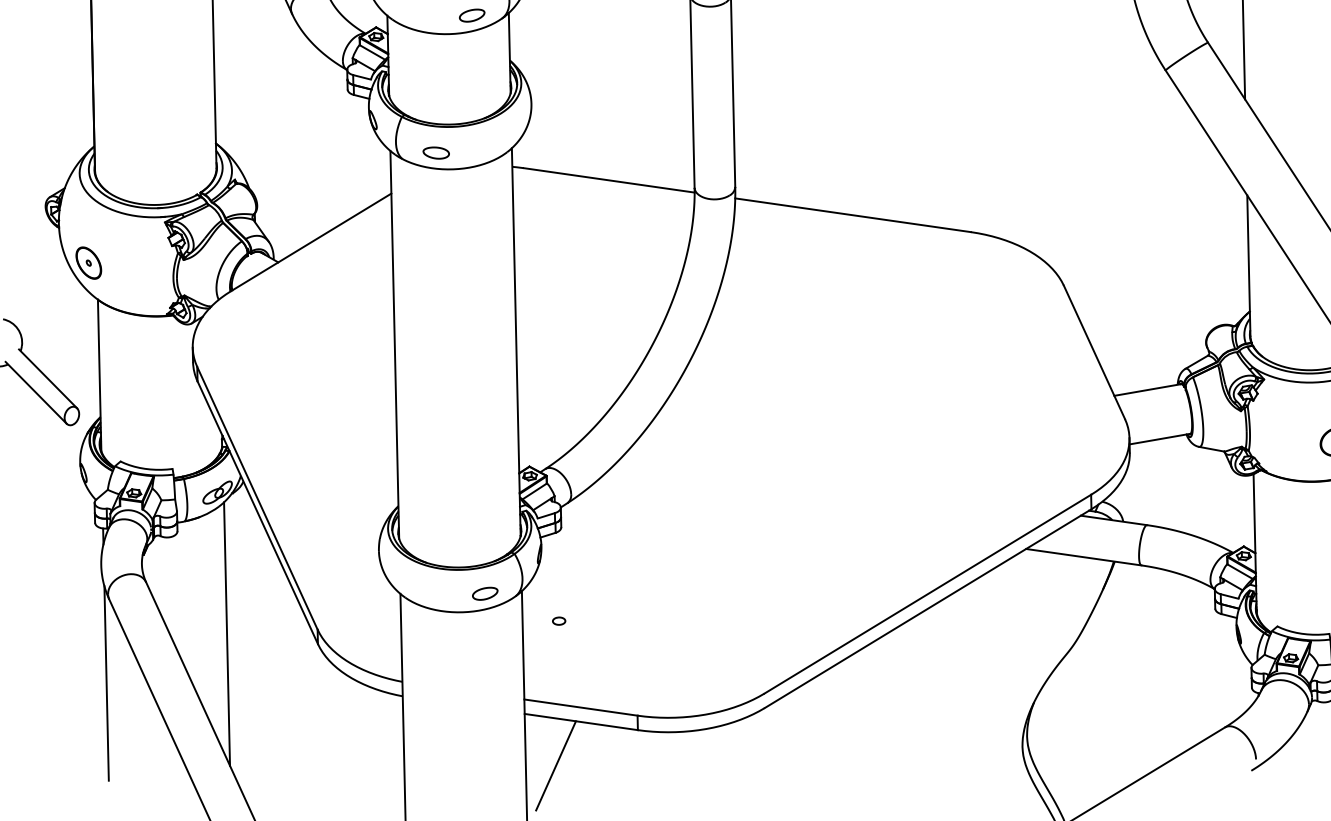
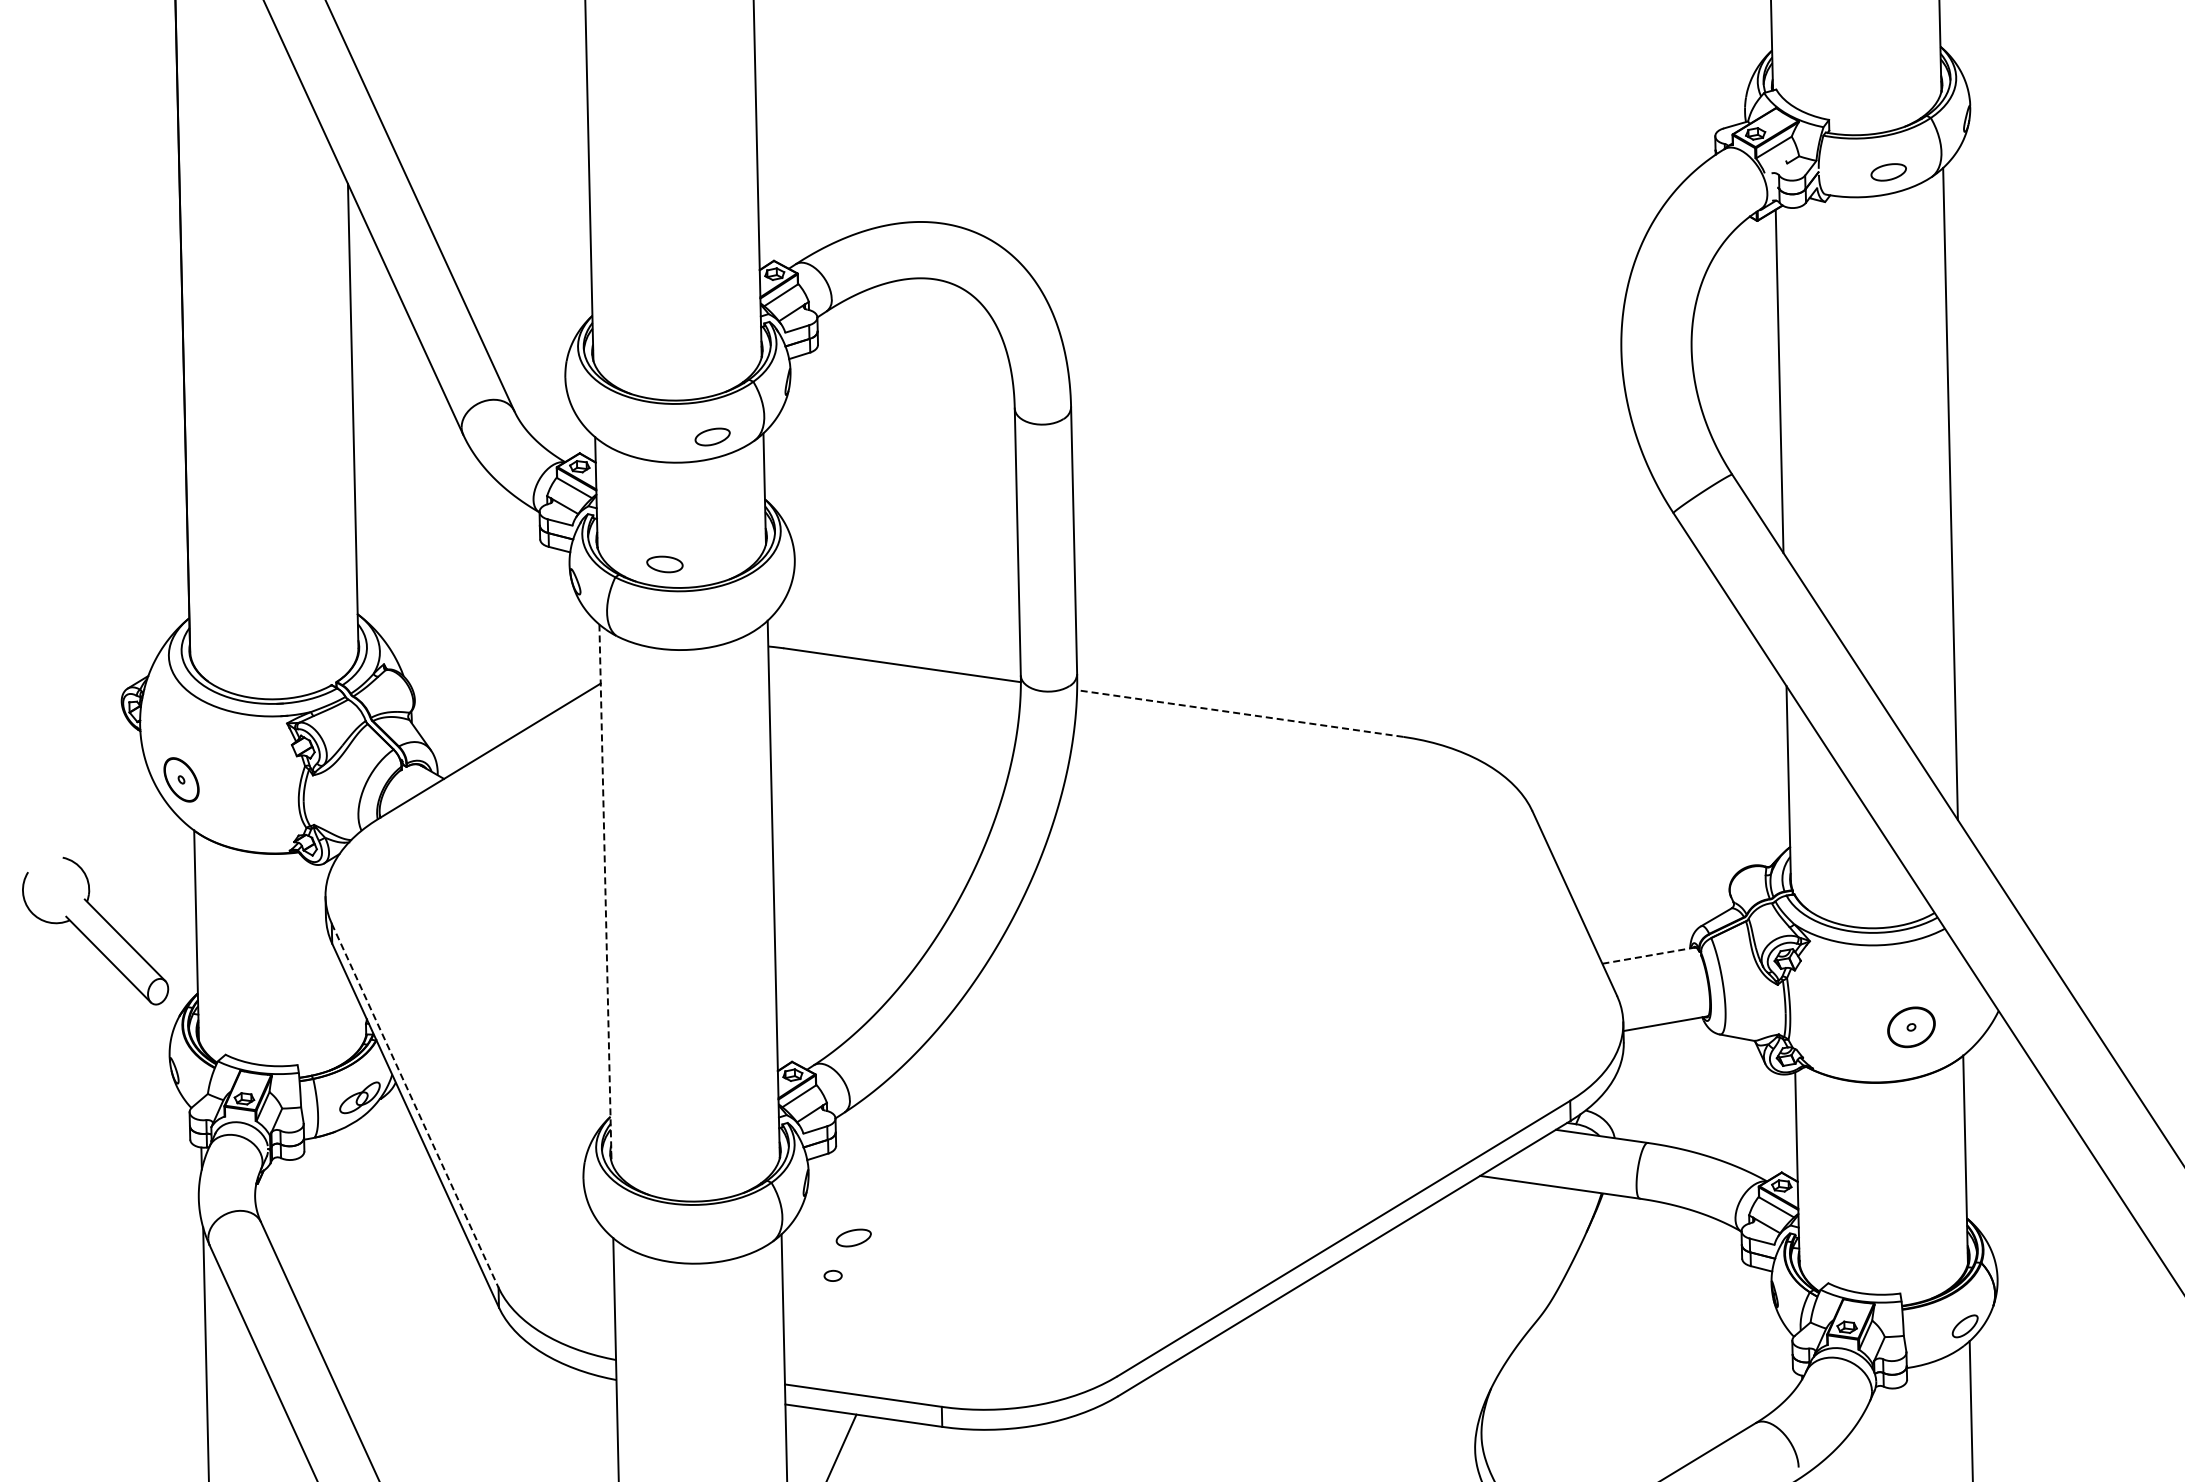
part: (435, 153) -> (664, 564), moved
line: (853, 215) -> (1240, 713), solid -> dashed
line: (394, 345) -> (605, 893), solid -> dashed
line: (1148, 389) -> (1649, 955), solid -> dashed
line: (257, 498) -> (415, 1106), solid -> dashed
part: (485, 593) -> (853, 1237), moved
line: (226, 633) -> (372, 1293), removed

